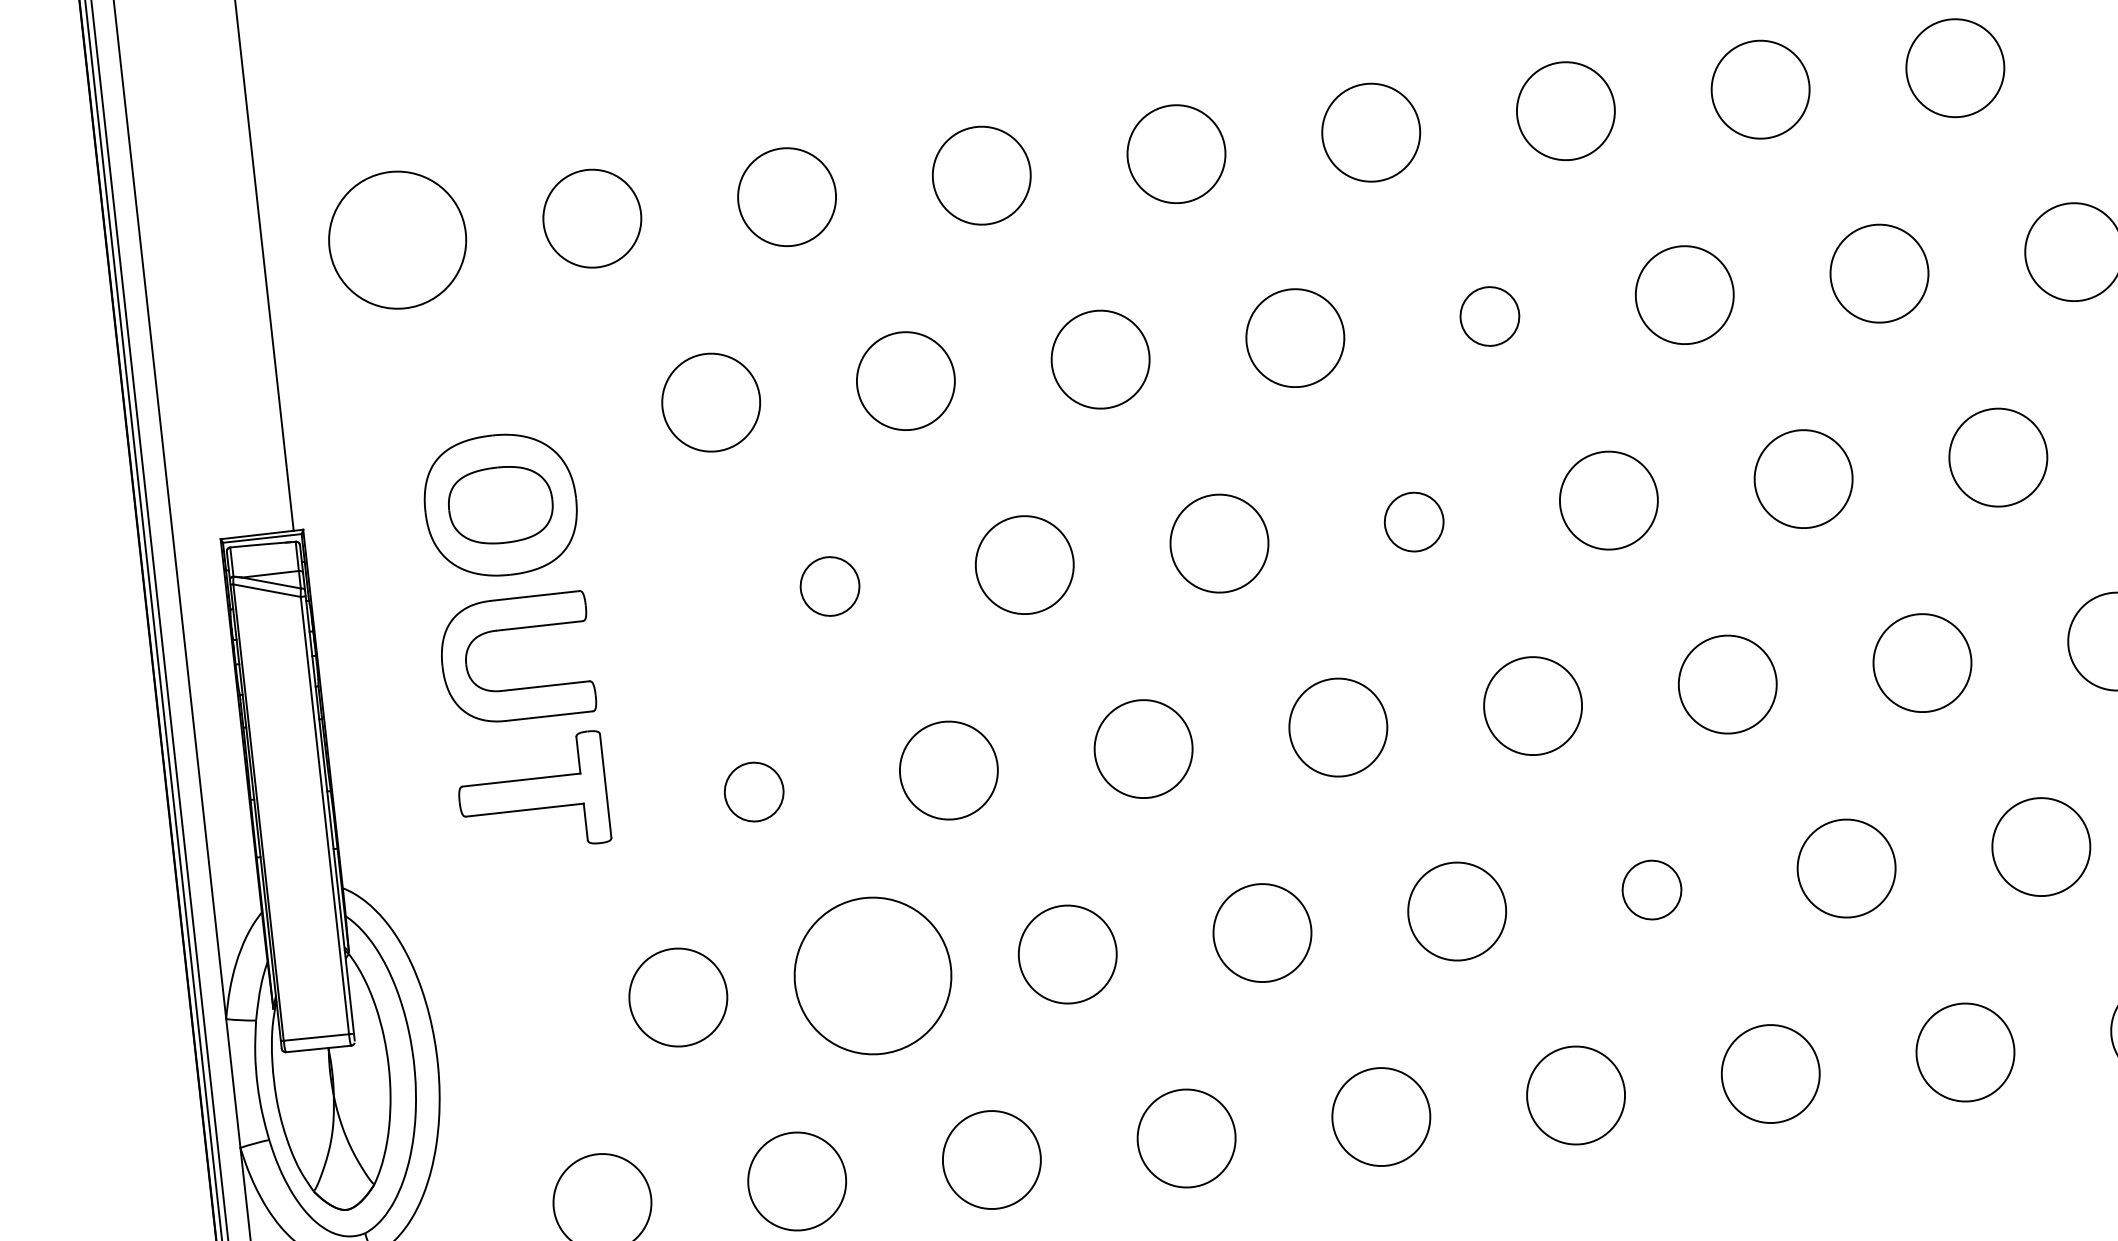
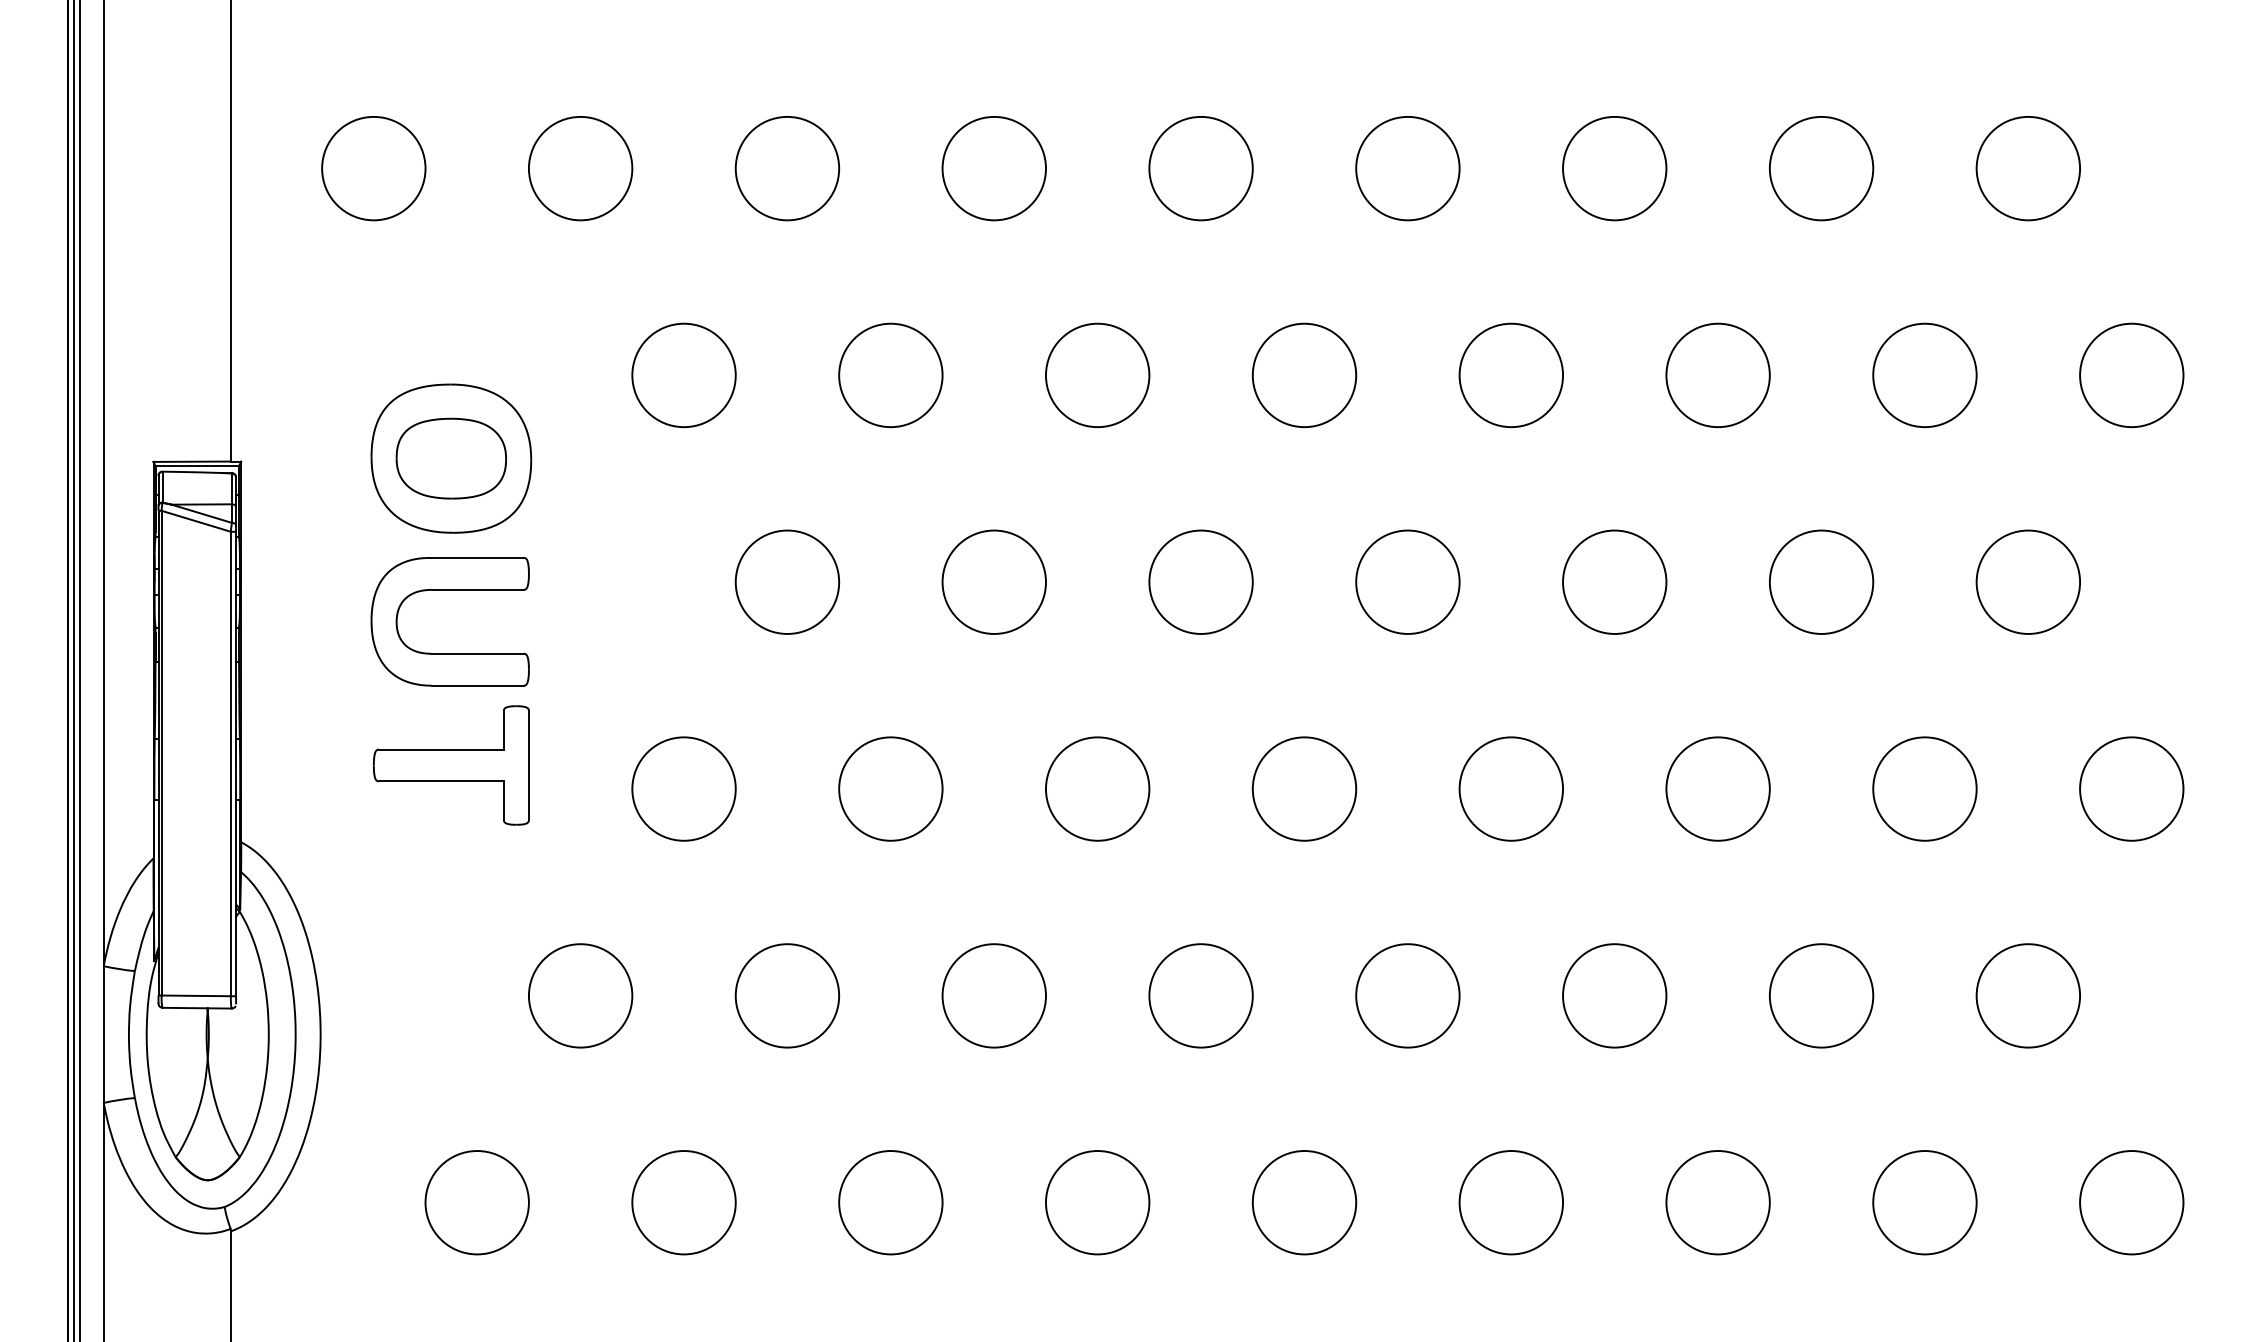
circle: (397, 240) -> (373, 168), size x0.71
circle: (1489, 315) -> (1510, 374), size x1.67
circle: (1413, 521) -> (1407, 581), size x1.67
circle: (830, 585) -> (787, 581), size x1.67
circle: (753, 791) -> (683, 788), size x1.67
circle: (1651, 889) -> (1614, 995), size x1.67
circle: (873, 975) -> (787, 995), size x0.62

